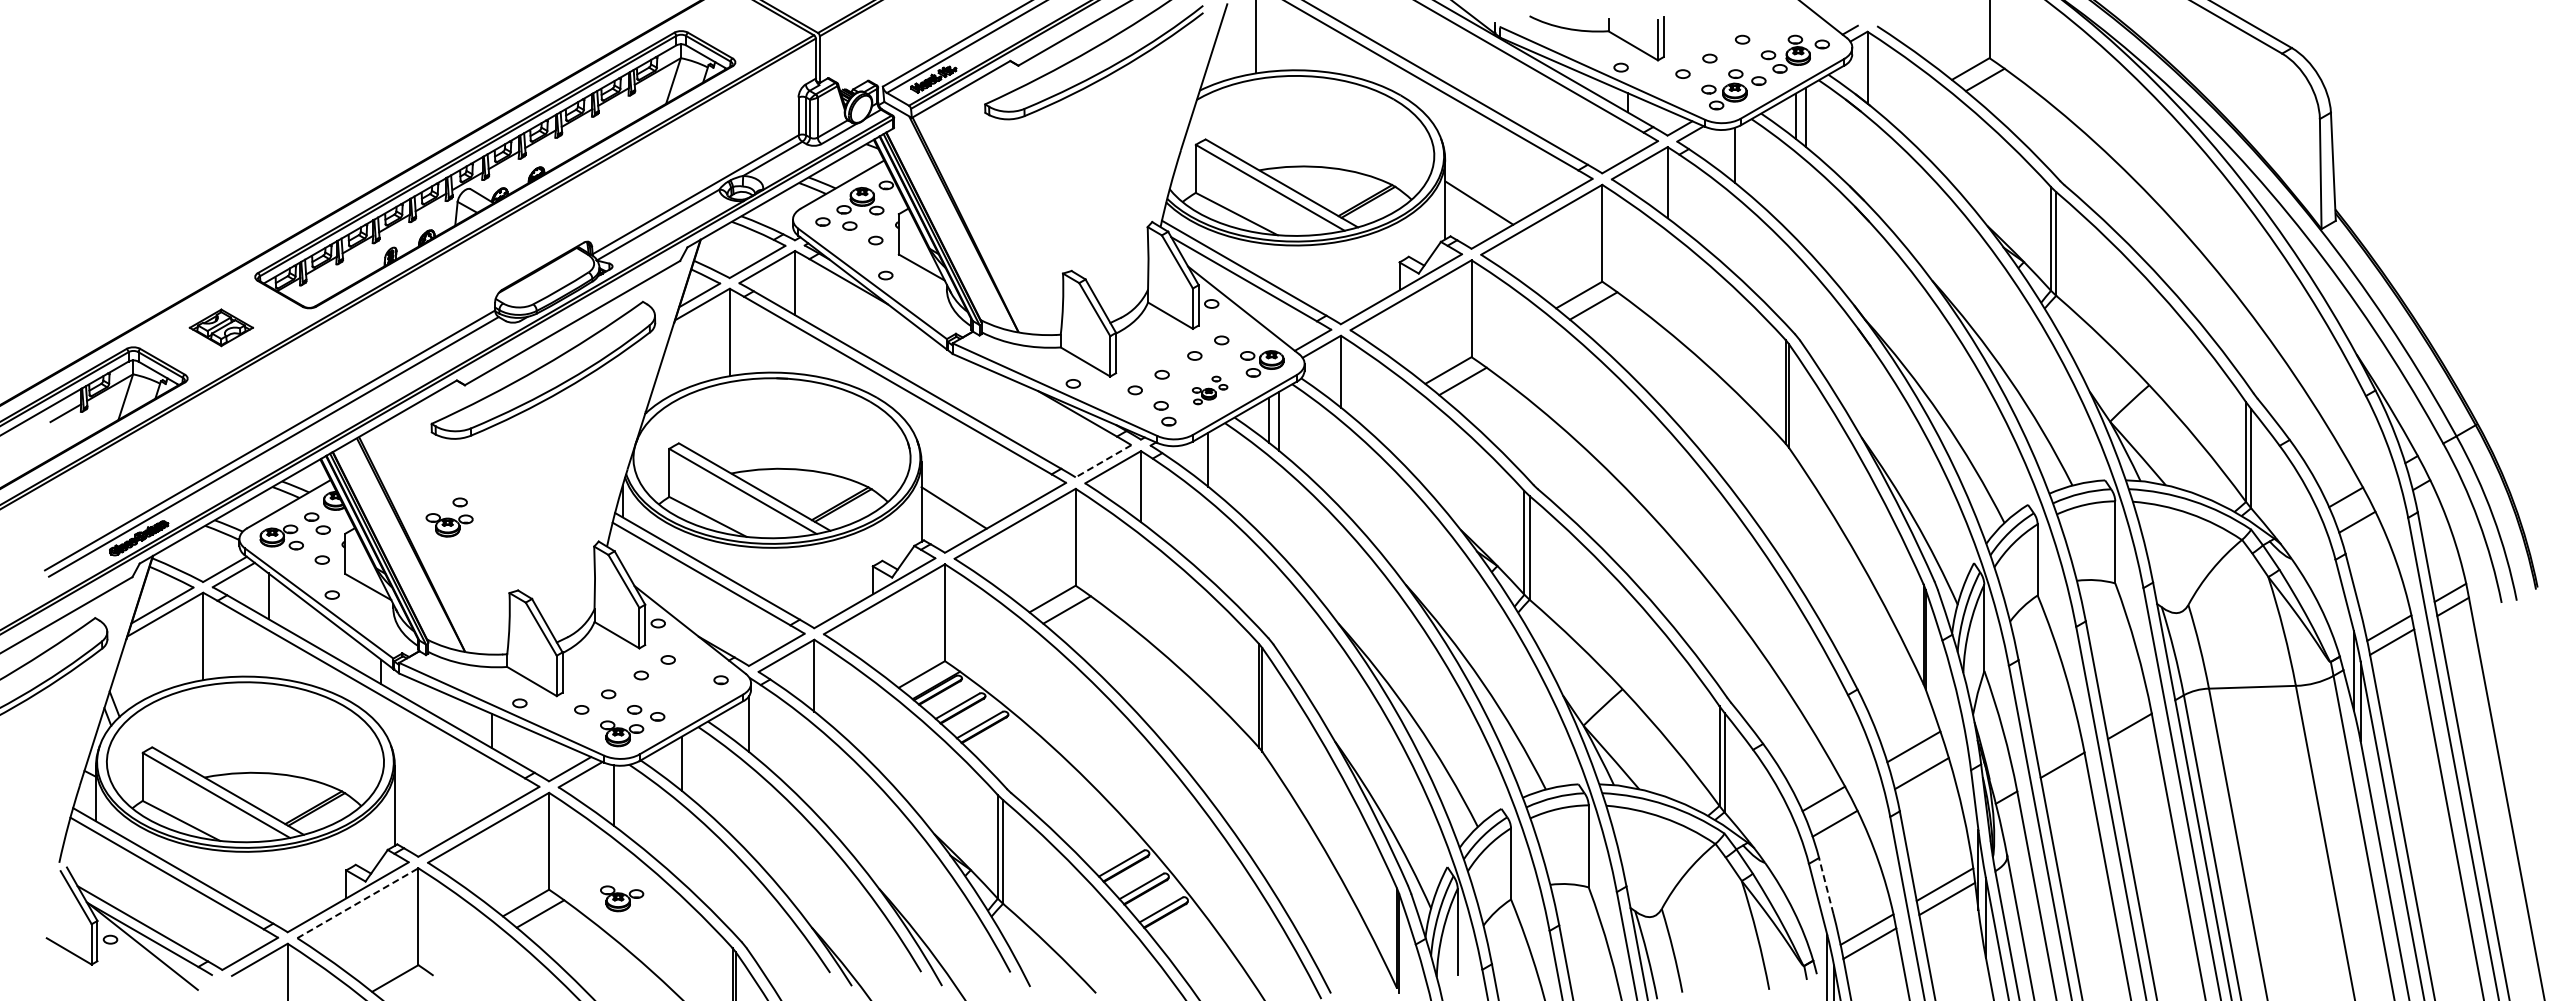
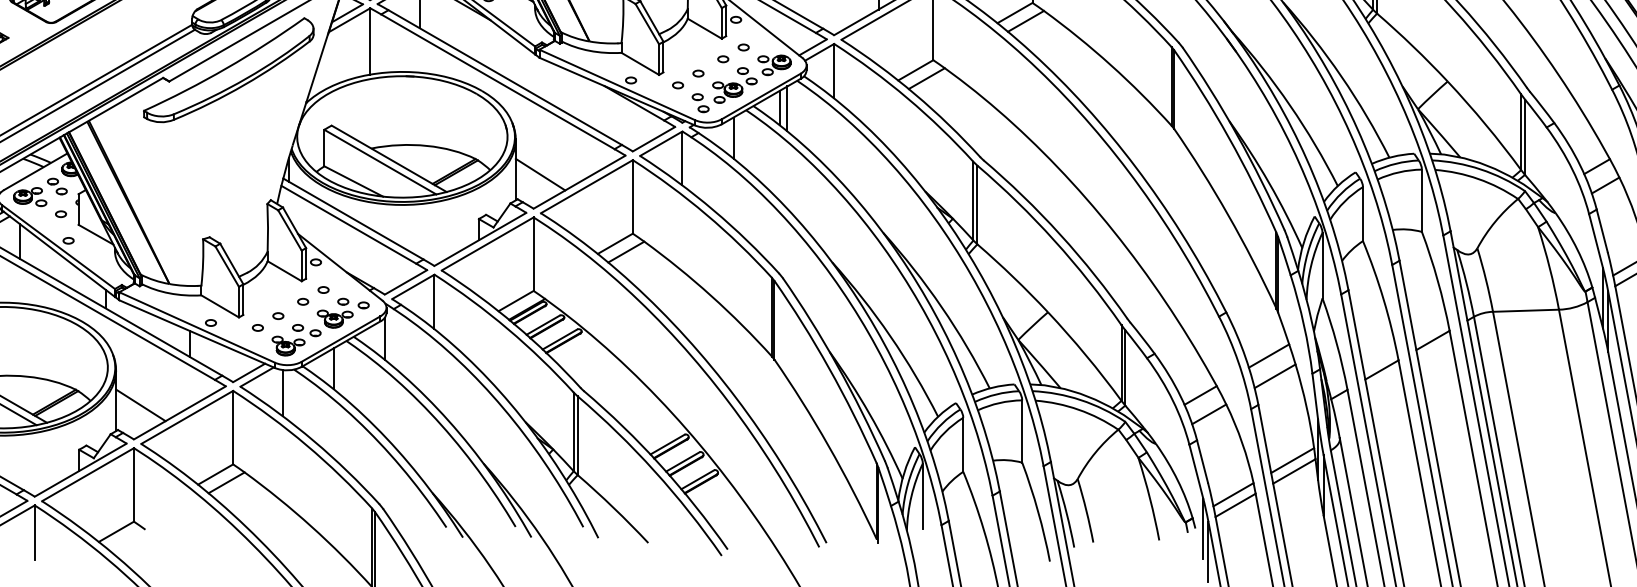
part: (1209, 390) -> (734, 85), size x1.67
line: (1103, 461) -> (653, 139), dashed -> solid
part: (449, 517) -> (335, 313), moved
line: (427, 811) -> (140, 405), added
line: (1826, 885) -> (1202, 461), dashed -> solid
part: (622, 898) -> (288, 471), removed
line: (357, 903) -> (87, 474), dashed -> solid

